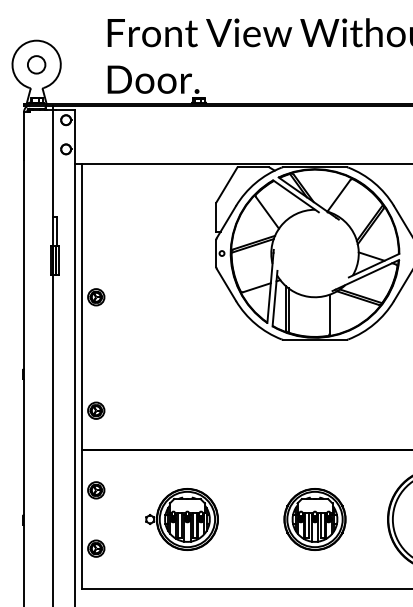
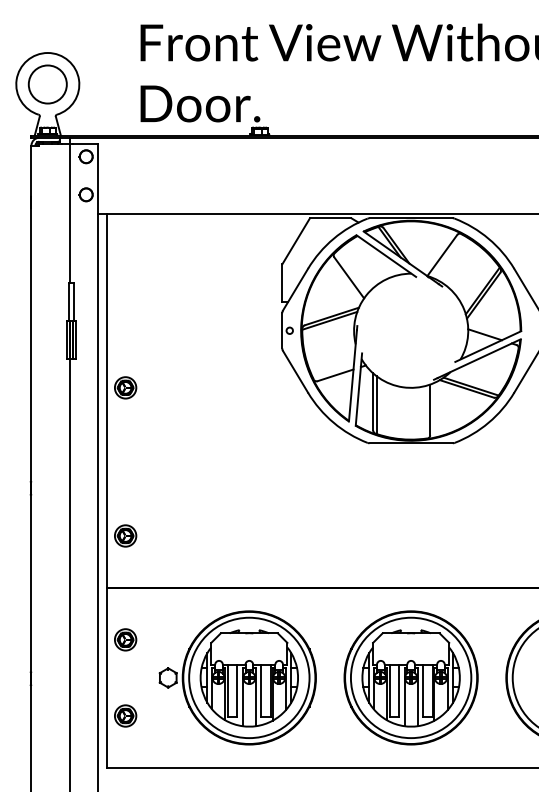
circle: (36, 64) -> (47, 84), size x1.67
part: (181, 519) -> (236, 677), size x1.67
part: (314, 519) -> (410, 677), size x1.67

